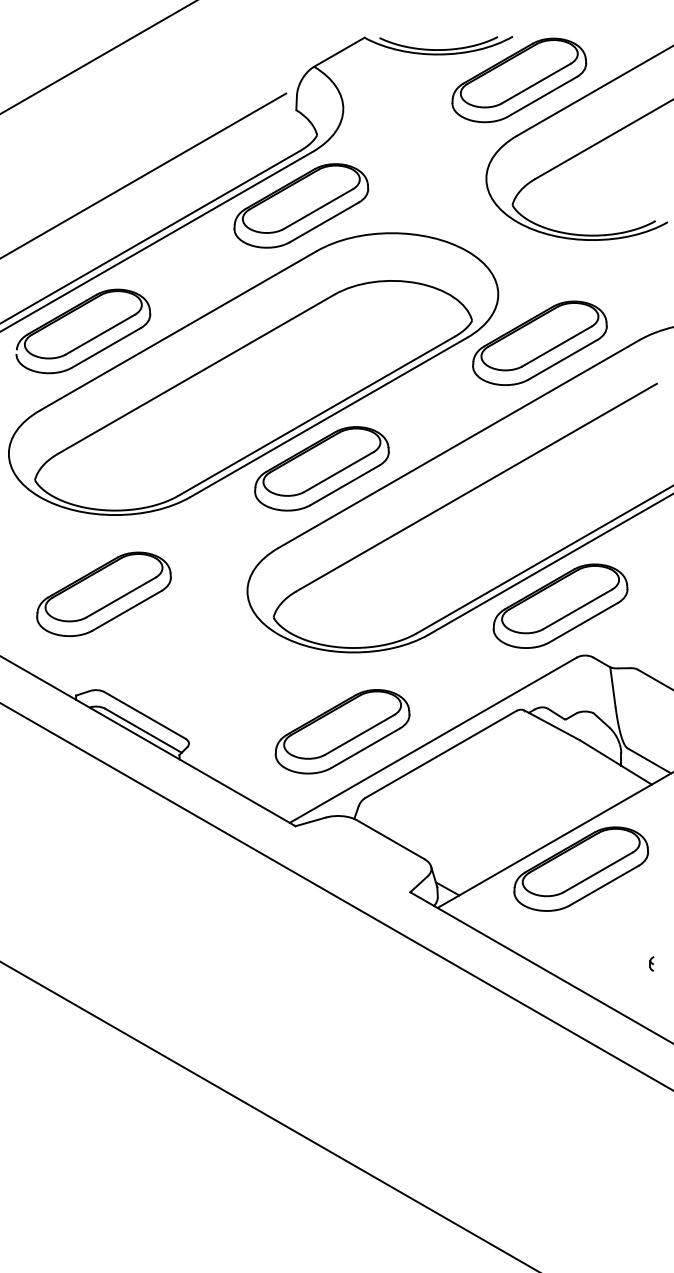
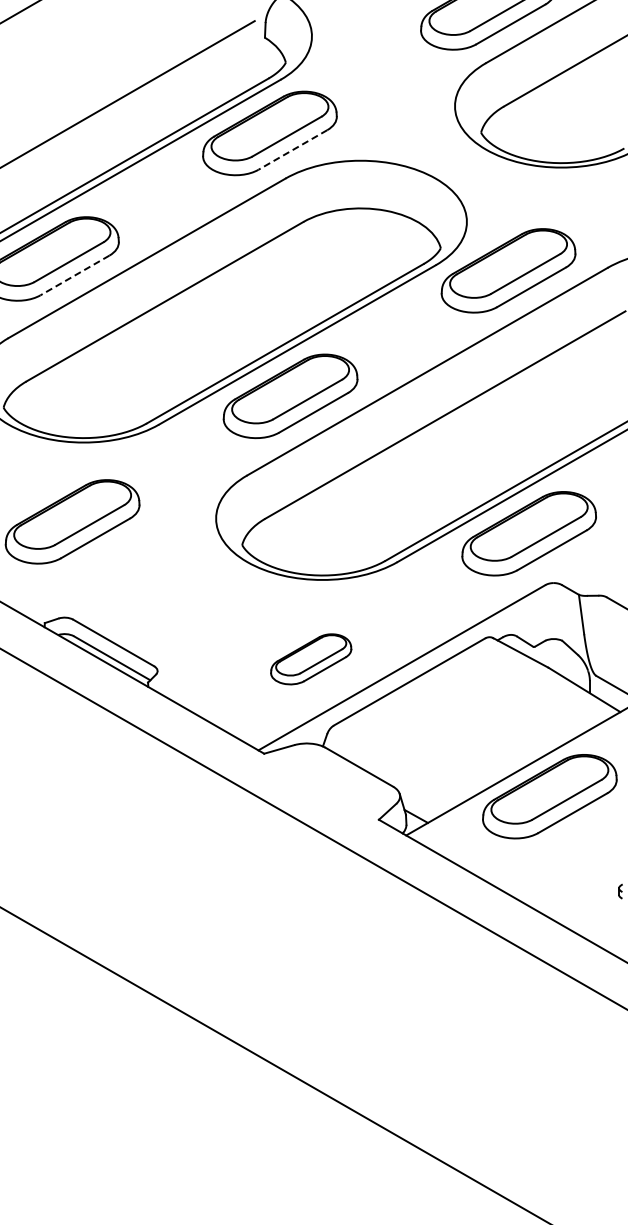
line: (324, 222) -> (293, 150), solid -> dashed
line: (106, 347) -> (75, 275), solid -> dashed
part: (342, 731) -> (311, 659), size x0.6

